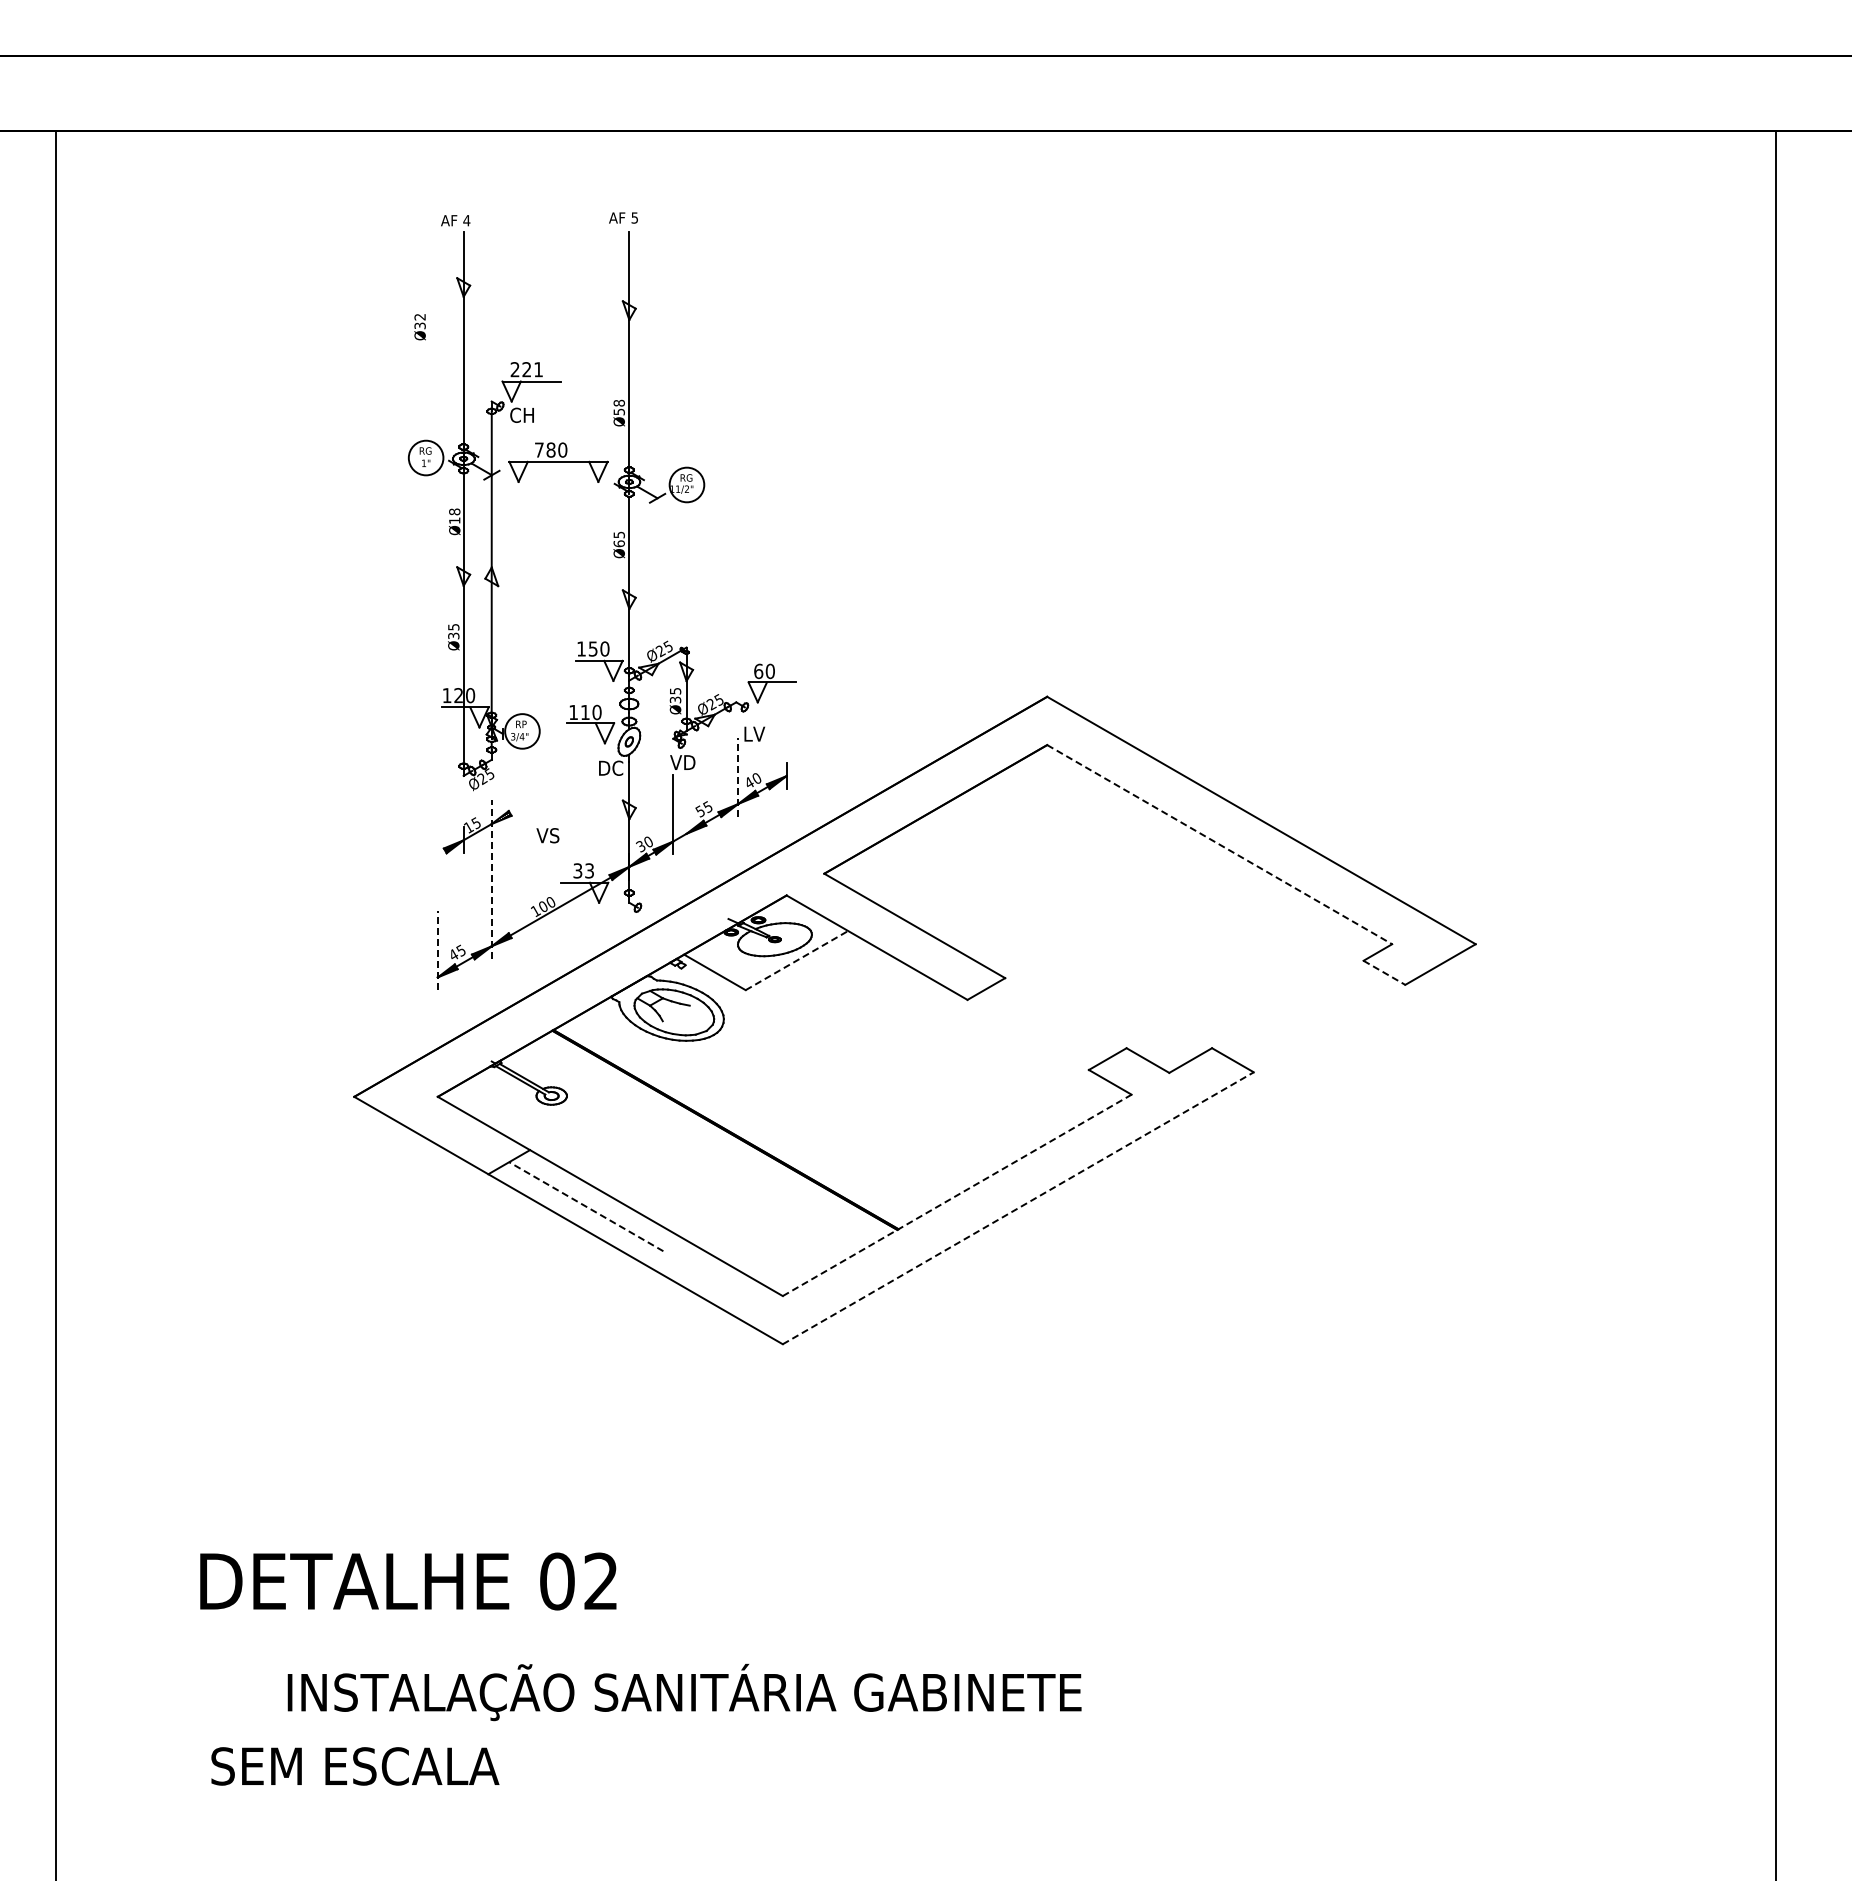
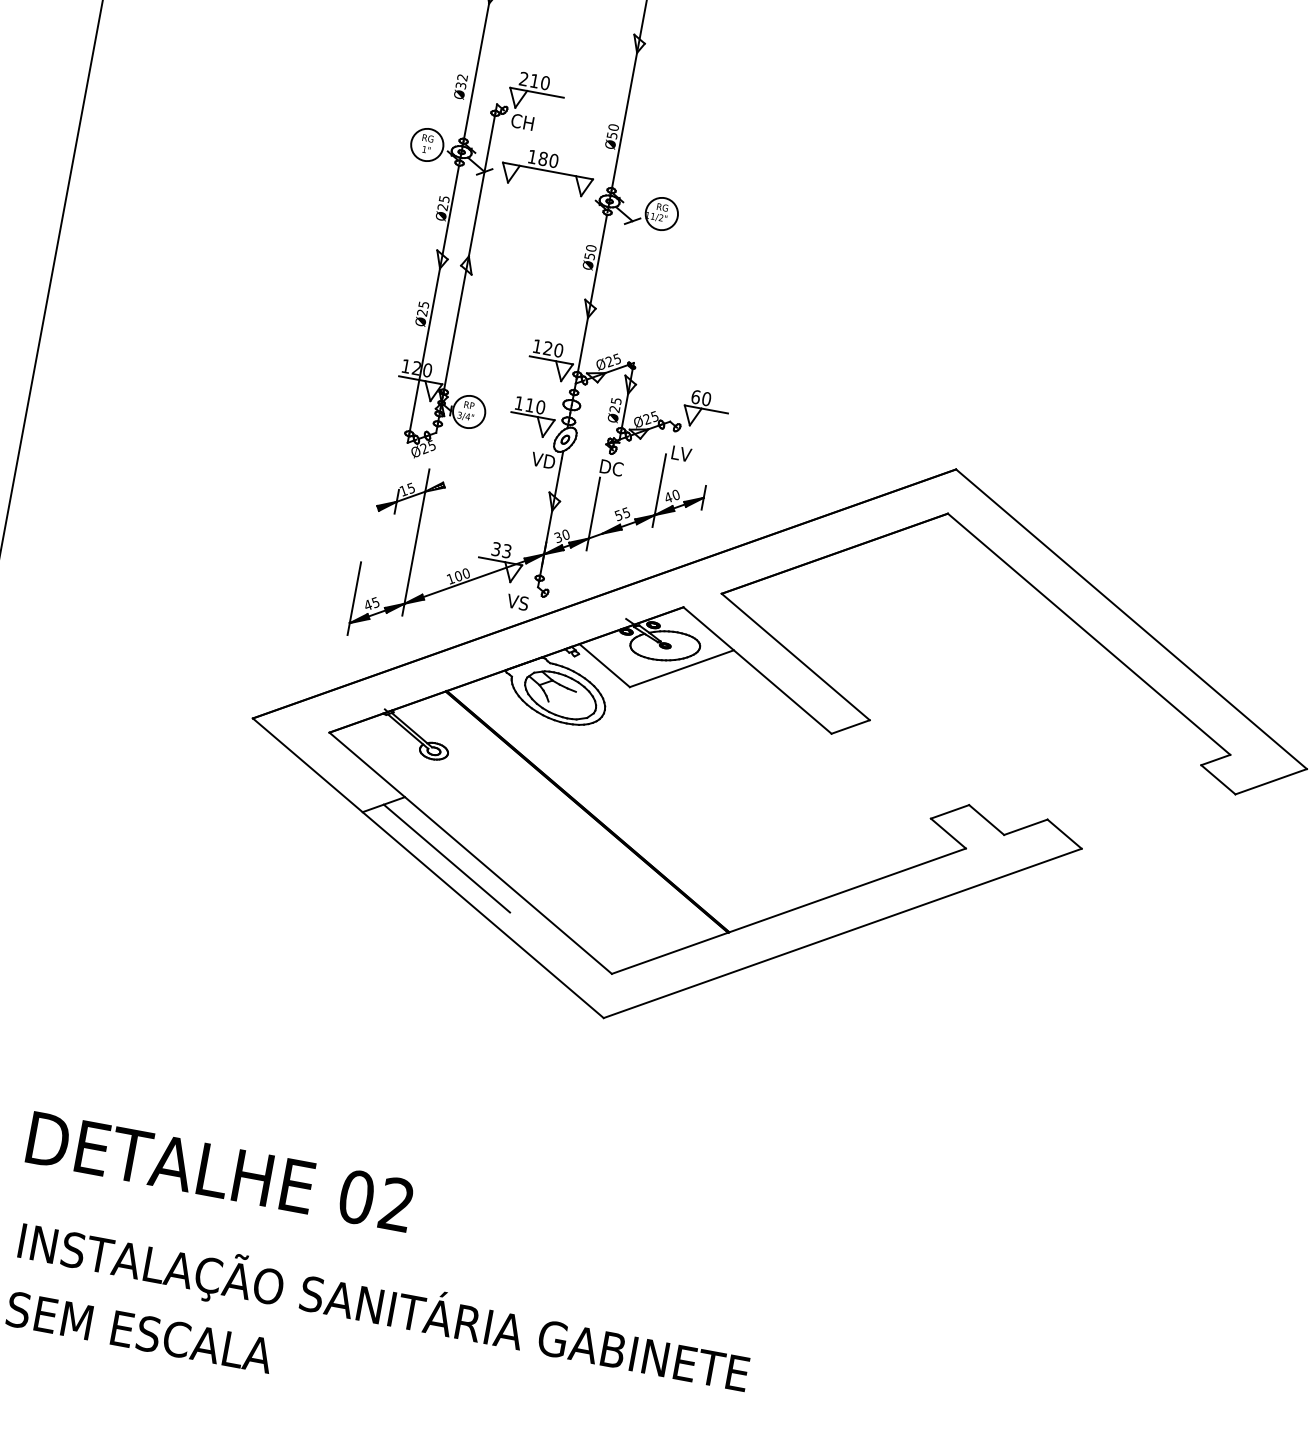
text: (419, 327) -> (460, 87), moved
text: (532, 369) -> (539, 81), 221 -> 210
text: (618, 402) -> (613, 126), Ø58 -> Ø50
text: (539, 449) -> (532, 156), 780 -> 180
text: (454, 515) -> (443, 202), Ø18 -> Ø25
text: (618, 539) -> (589, 252), Ø65 -> Ø50
text: (453, 635) -> (422, 312), Ø35 -> Ø25
text: (592, 648) -> (547, 347), 150 -> 120
text: (675, 699) -> (614, 408), Ø35 -> Ø25
text: (682, 762) -> (610, 467), VD -> DC
text: (610, 767) -> (543, 460), DC -> VD
line: (738, 777) -> (659, 490), dashed -> solid
text: (547, 835) -> (517, 602), moved
line: (1220, 844) -> (1089, 634), dashed -> solid
line: (491, 879) -> (415, 542), dashed -> solid
line: (437, 950) -> (354, 598), dashed -> solid
line: (797, 960) -> (682, 668), dashed -> solid
line: (1384, 973) -> (1218, 780), dashed -> solid
line: (957, 1195) -> (789, 911), dashed -> solid
line: (585, 1206) -> (446, 858), dashed -> solid
line: (1018, 1208) -> (842, 933), dashed -> solid
text: (684, 1692) -> (383, 1307), moved

